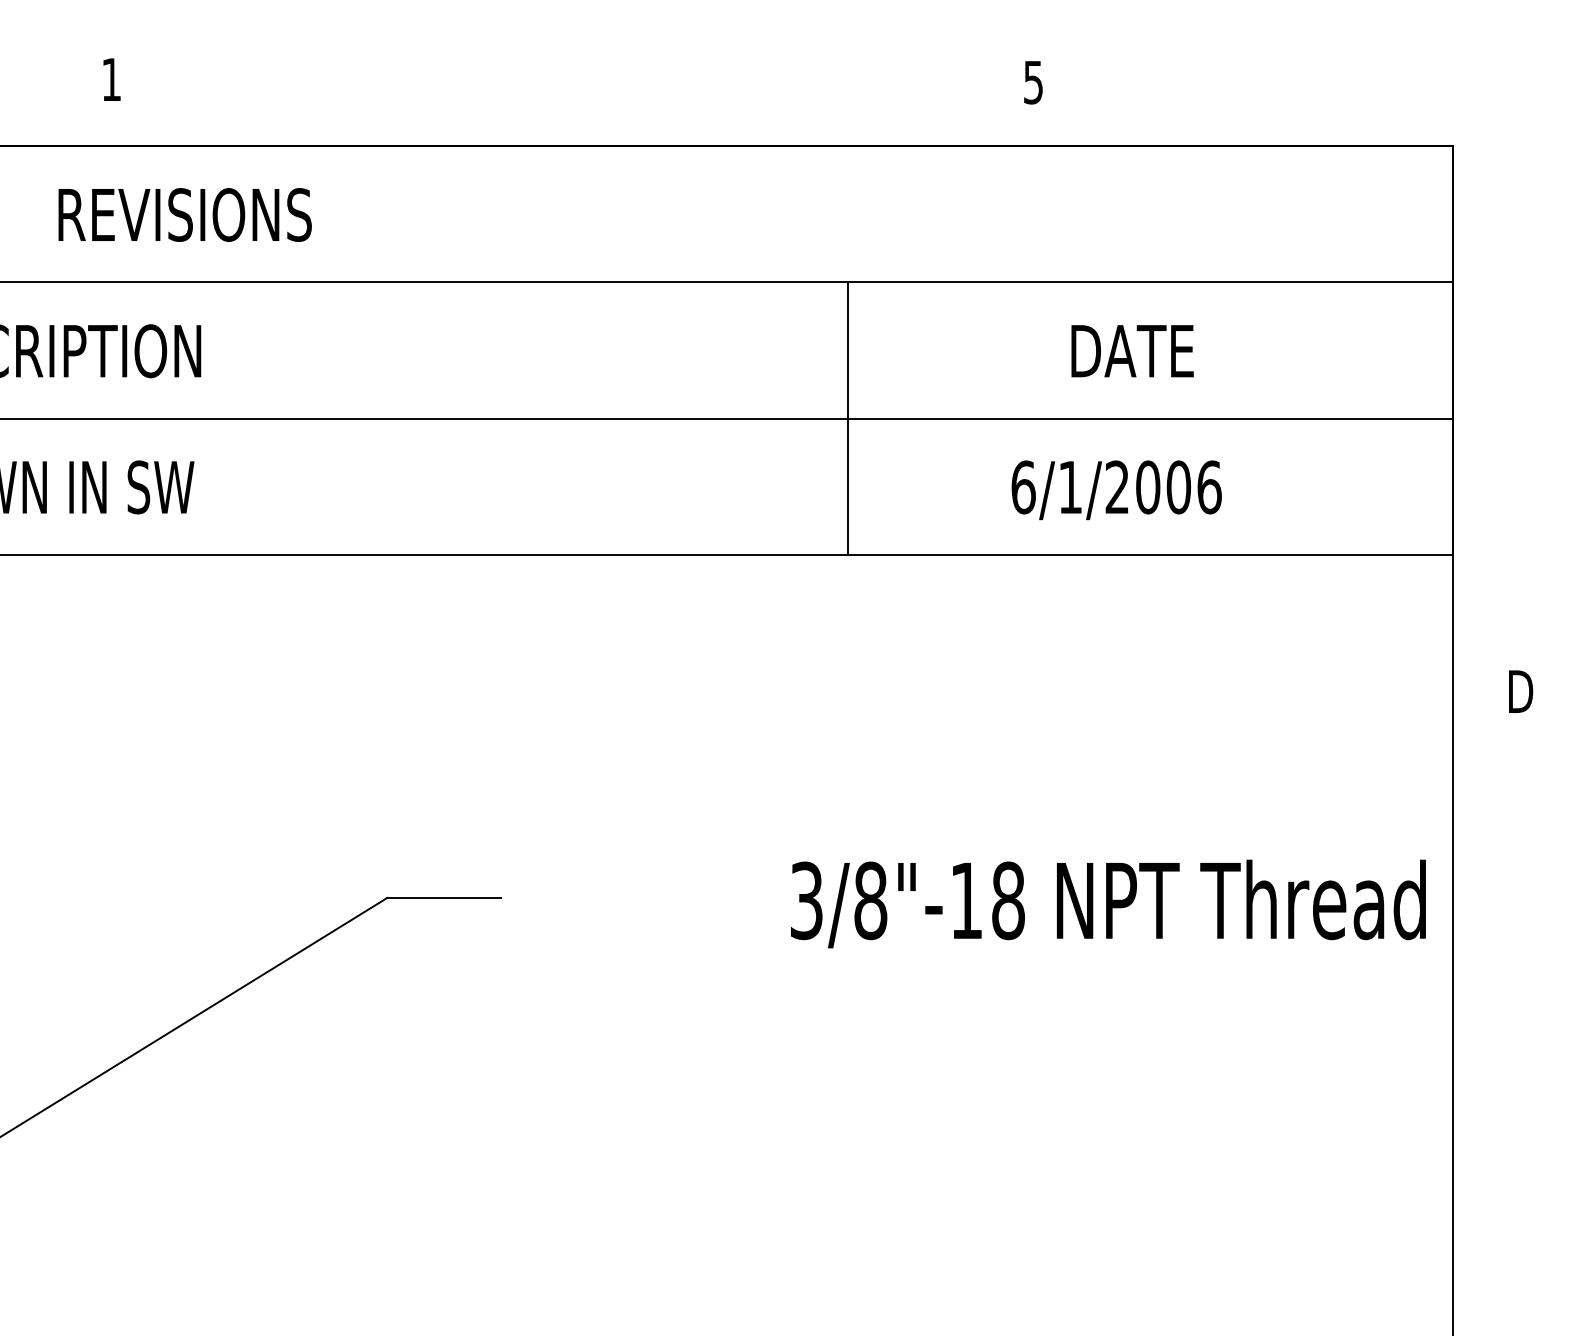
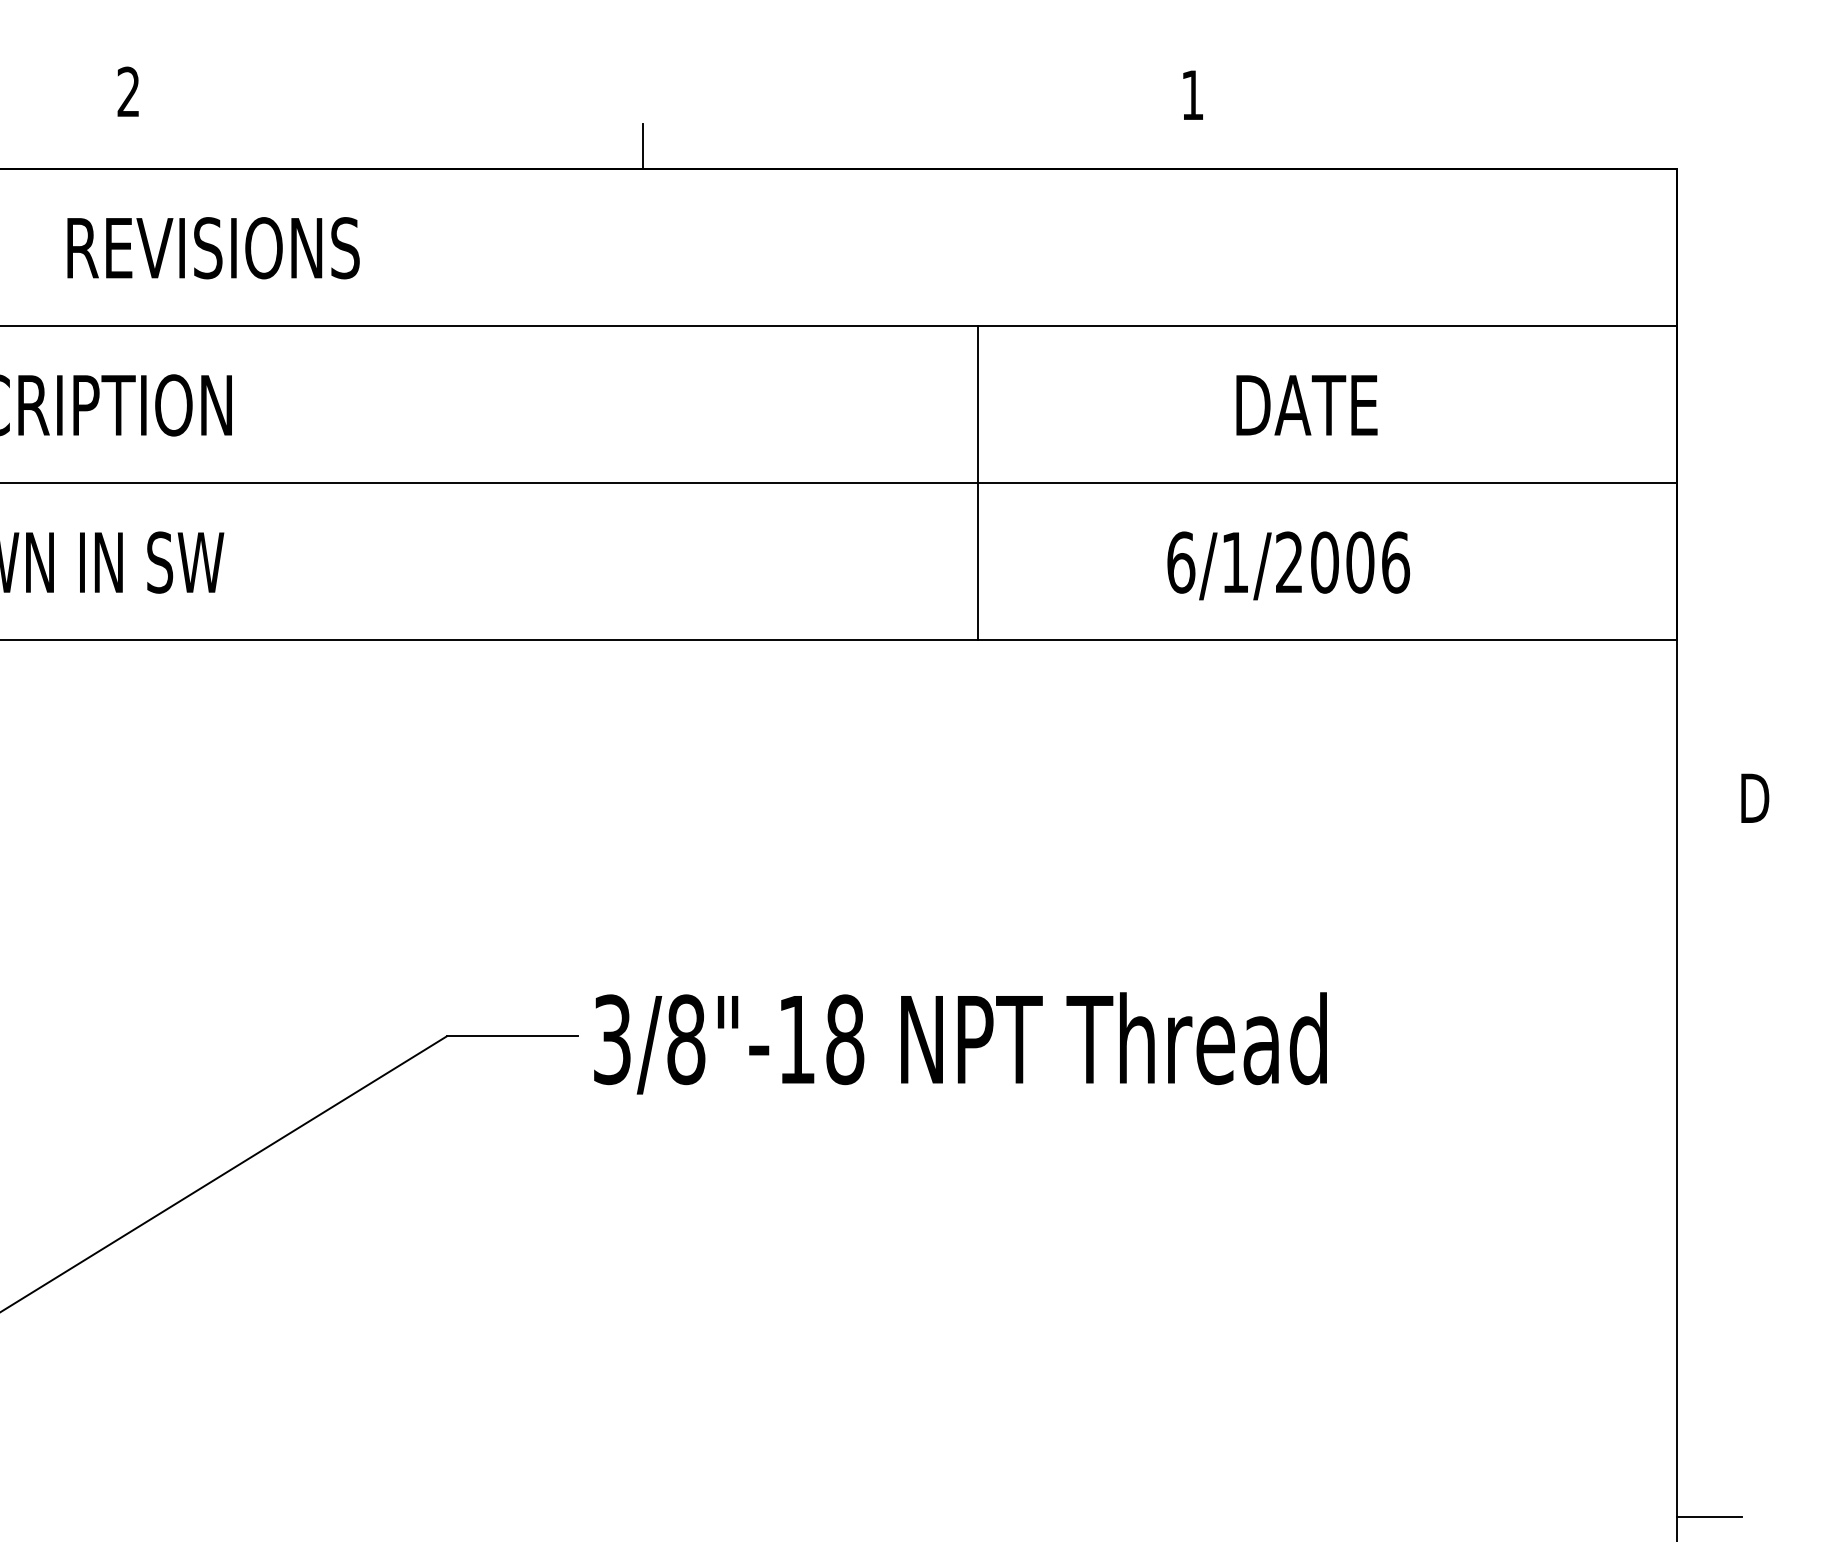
text: (111, 78) -> (128, 90), 1 -> 2
text: (1033, 82) -> (1192, 95), 5 -> 1
line: (557, 126) -> (643, 146), added
text: (1108, 903) -> (960, 1042), moved
line: (1480, 1314) -> (1708, 1517), added

